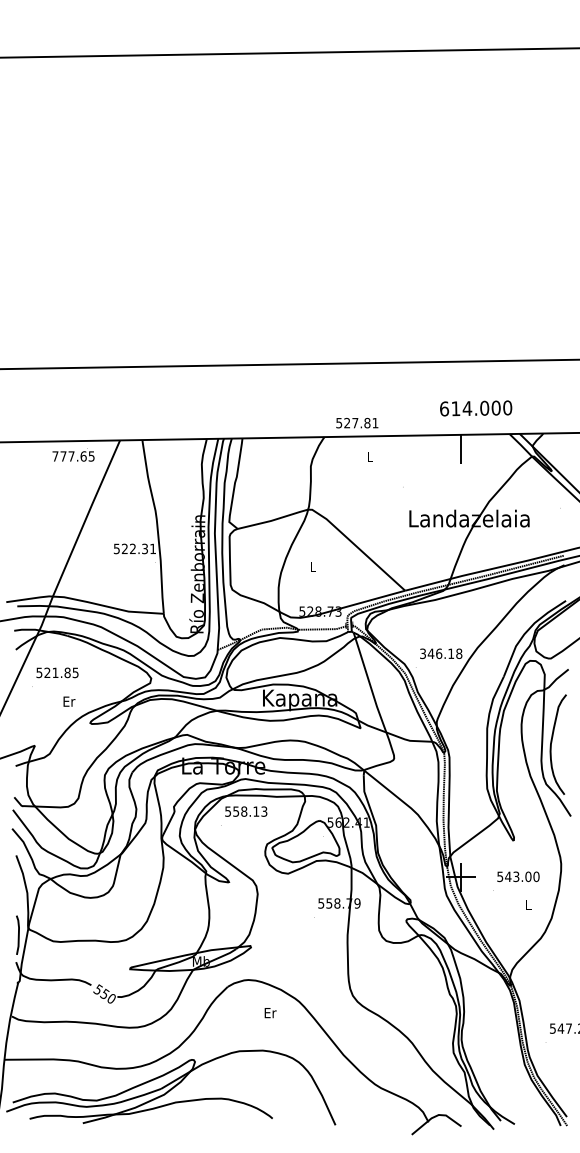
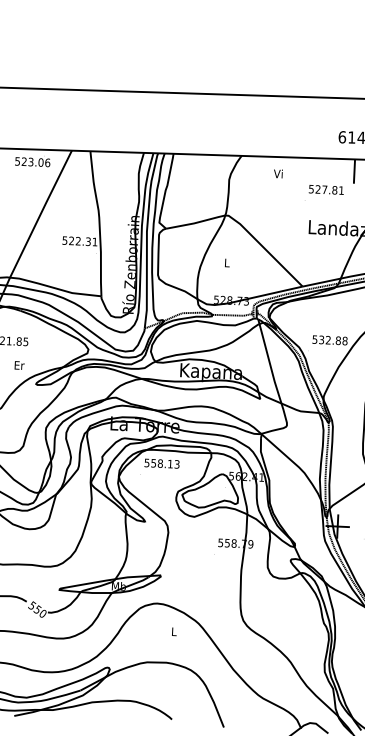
text: (357, 423) -> (326, 190), moved
text: (73, 456) -> (32, 162), 777.65 -> 523.06
text: (369, 456) -> (278, 173), L -> Vi
text: (437, 653) -> (327, 339), 346.18 -> 532.88
text: (270, 1013) -> (174, 632), Er -> L

